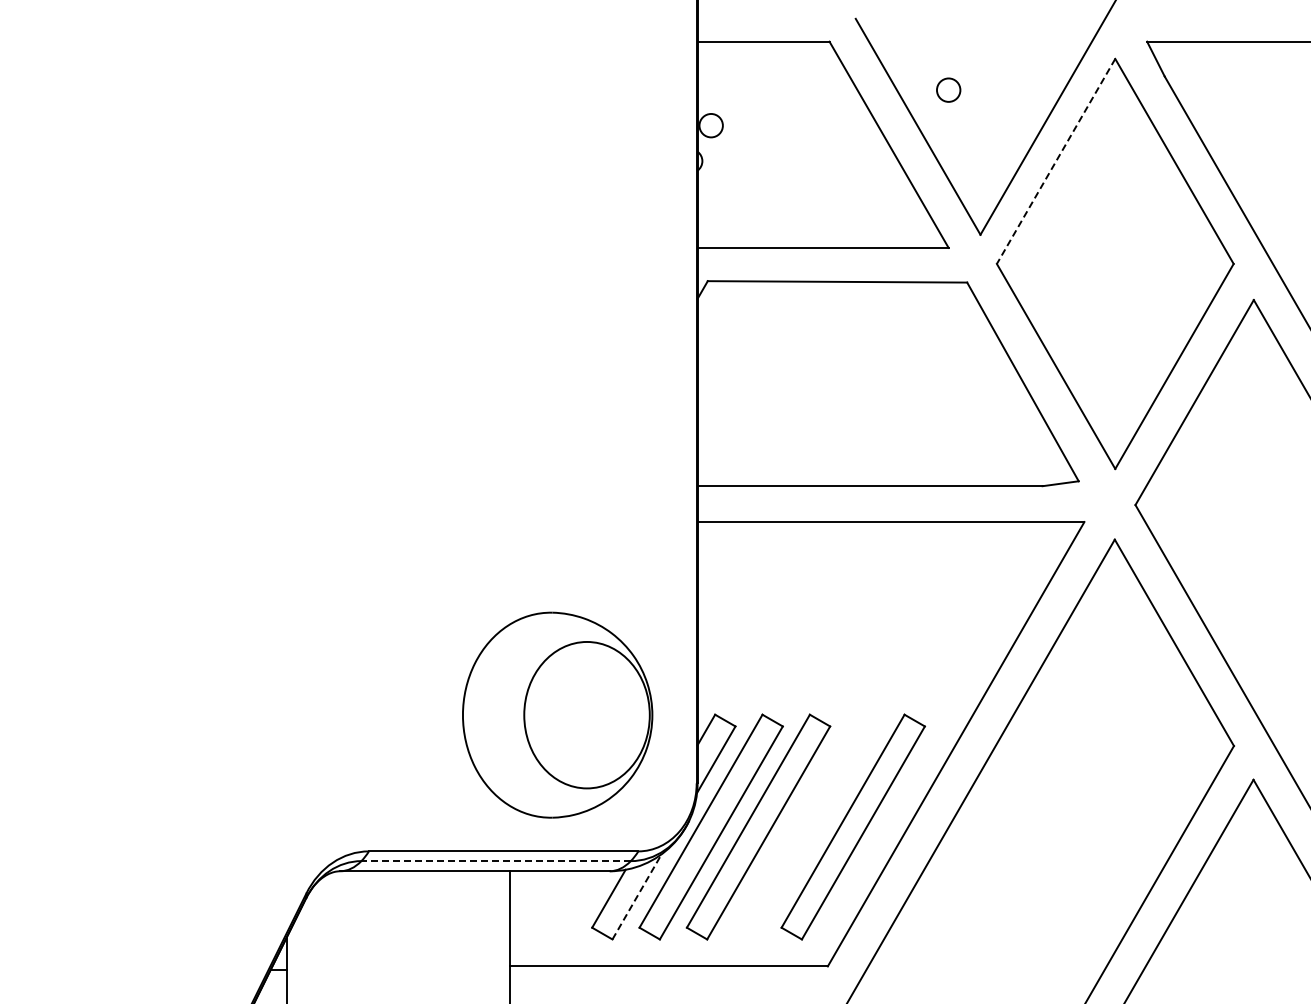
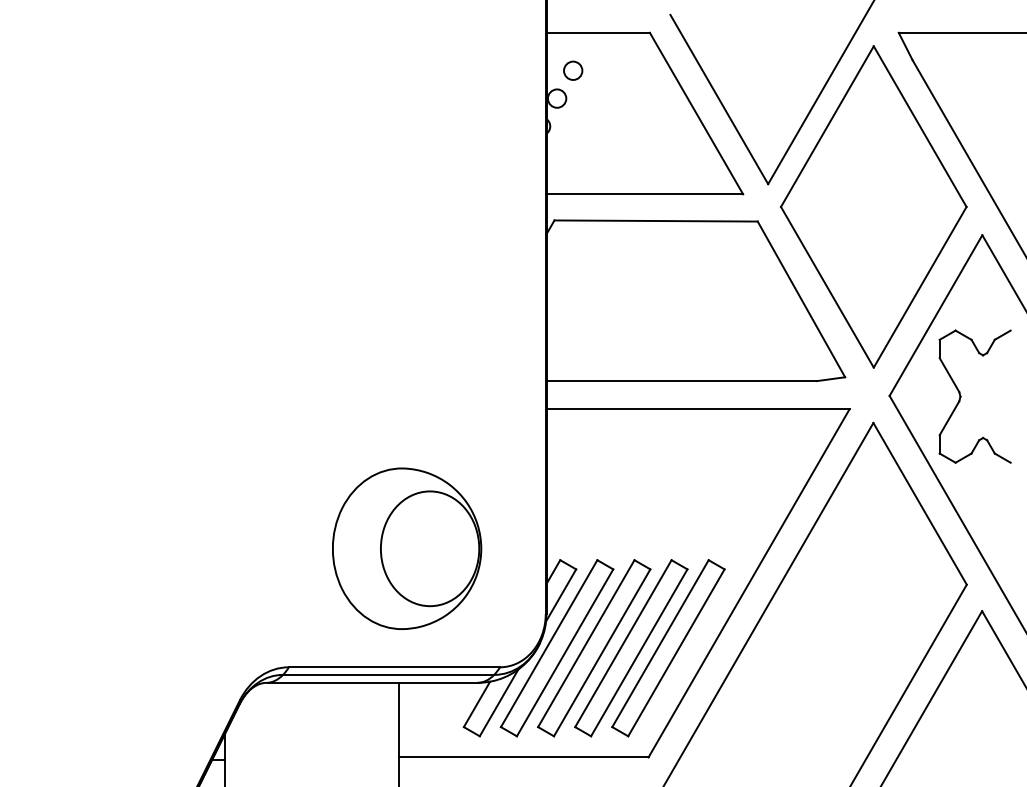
circle: (948, 89) -> (573, 70), moved
line: (1055, 161) -> (826, 126), dashed -> solid
part: (1226, 505) -> (960, 396), added
part: (557, 714) -> (406, 548), moved
part: (805, 826) -> (631, 647), added
line: (496, 861) -> (388, 675), dashed -> solid
line: (637, 896) -> (499, 702), dashed -> solid

